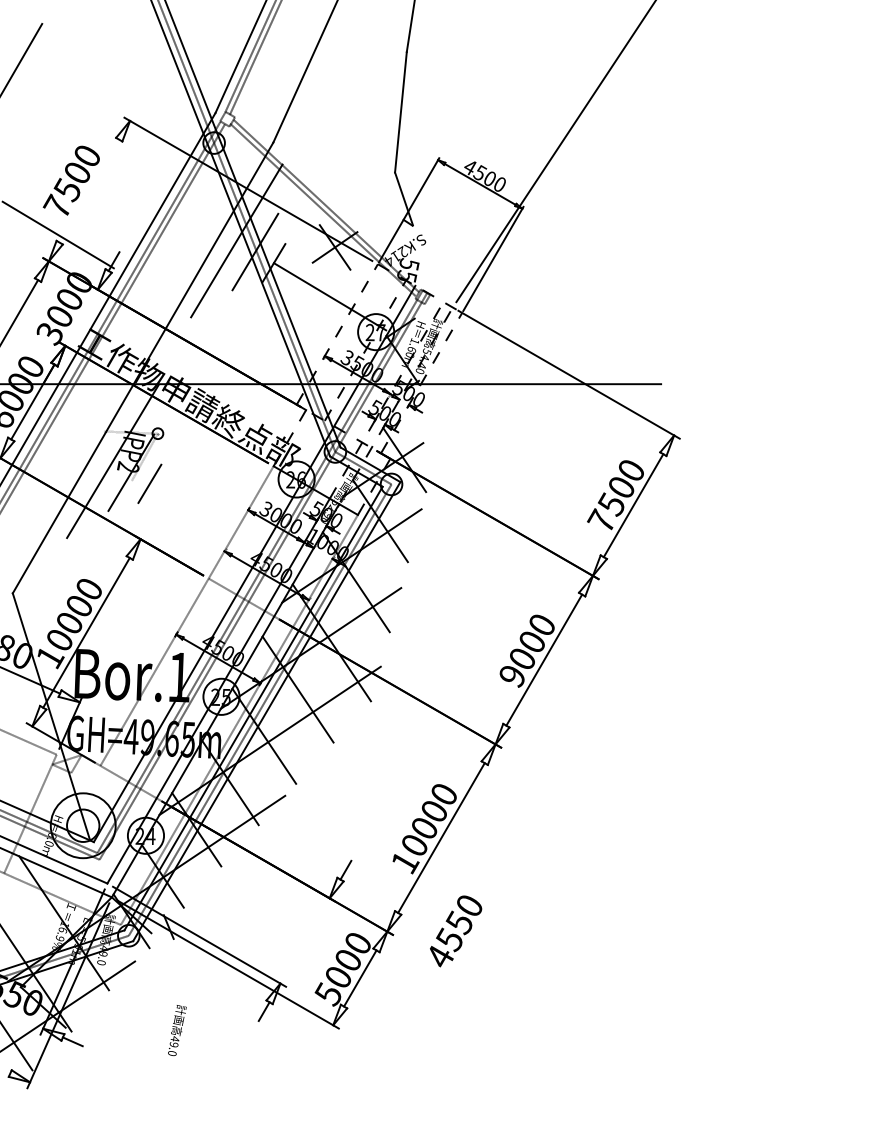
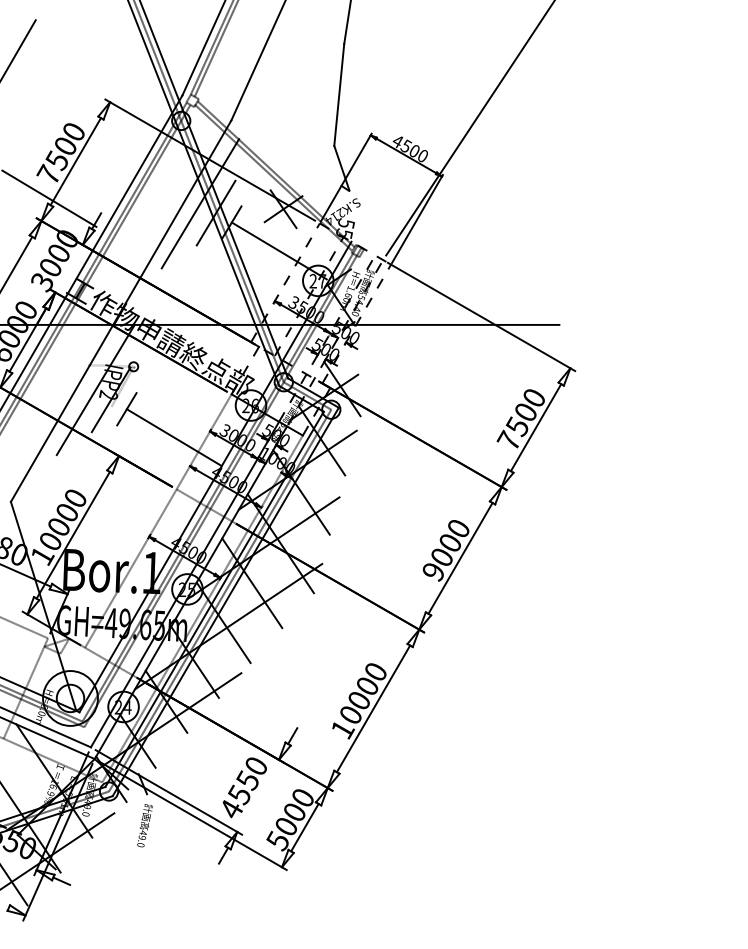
line: (89, 191) -> (75, 161), added
line: (204, 517) -> (173, 437), added
text: (455, 930) -> (244, 787), moved
text: (176, 1030) -> (144, 825), moved

